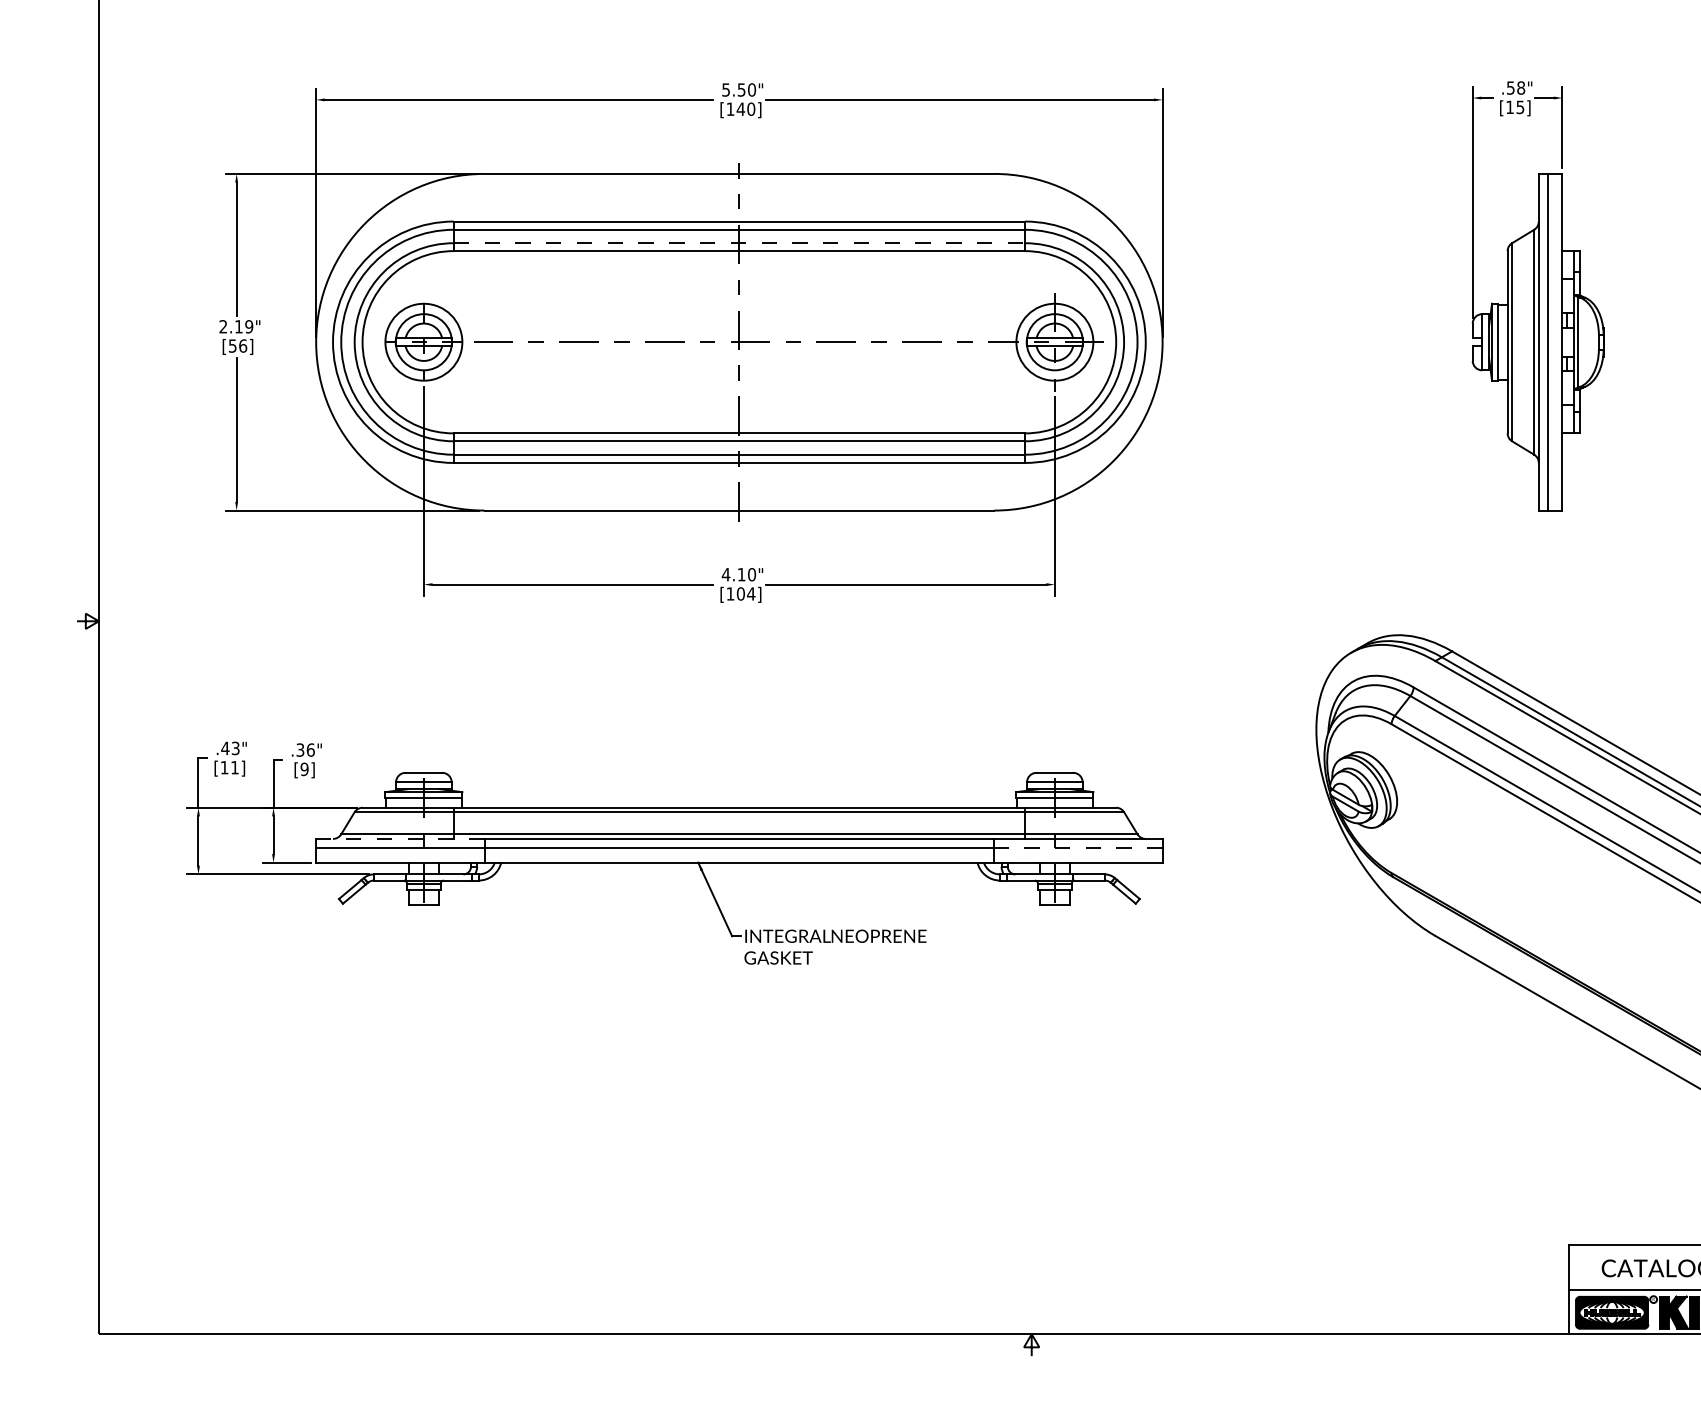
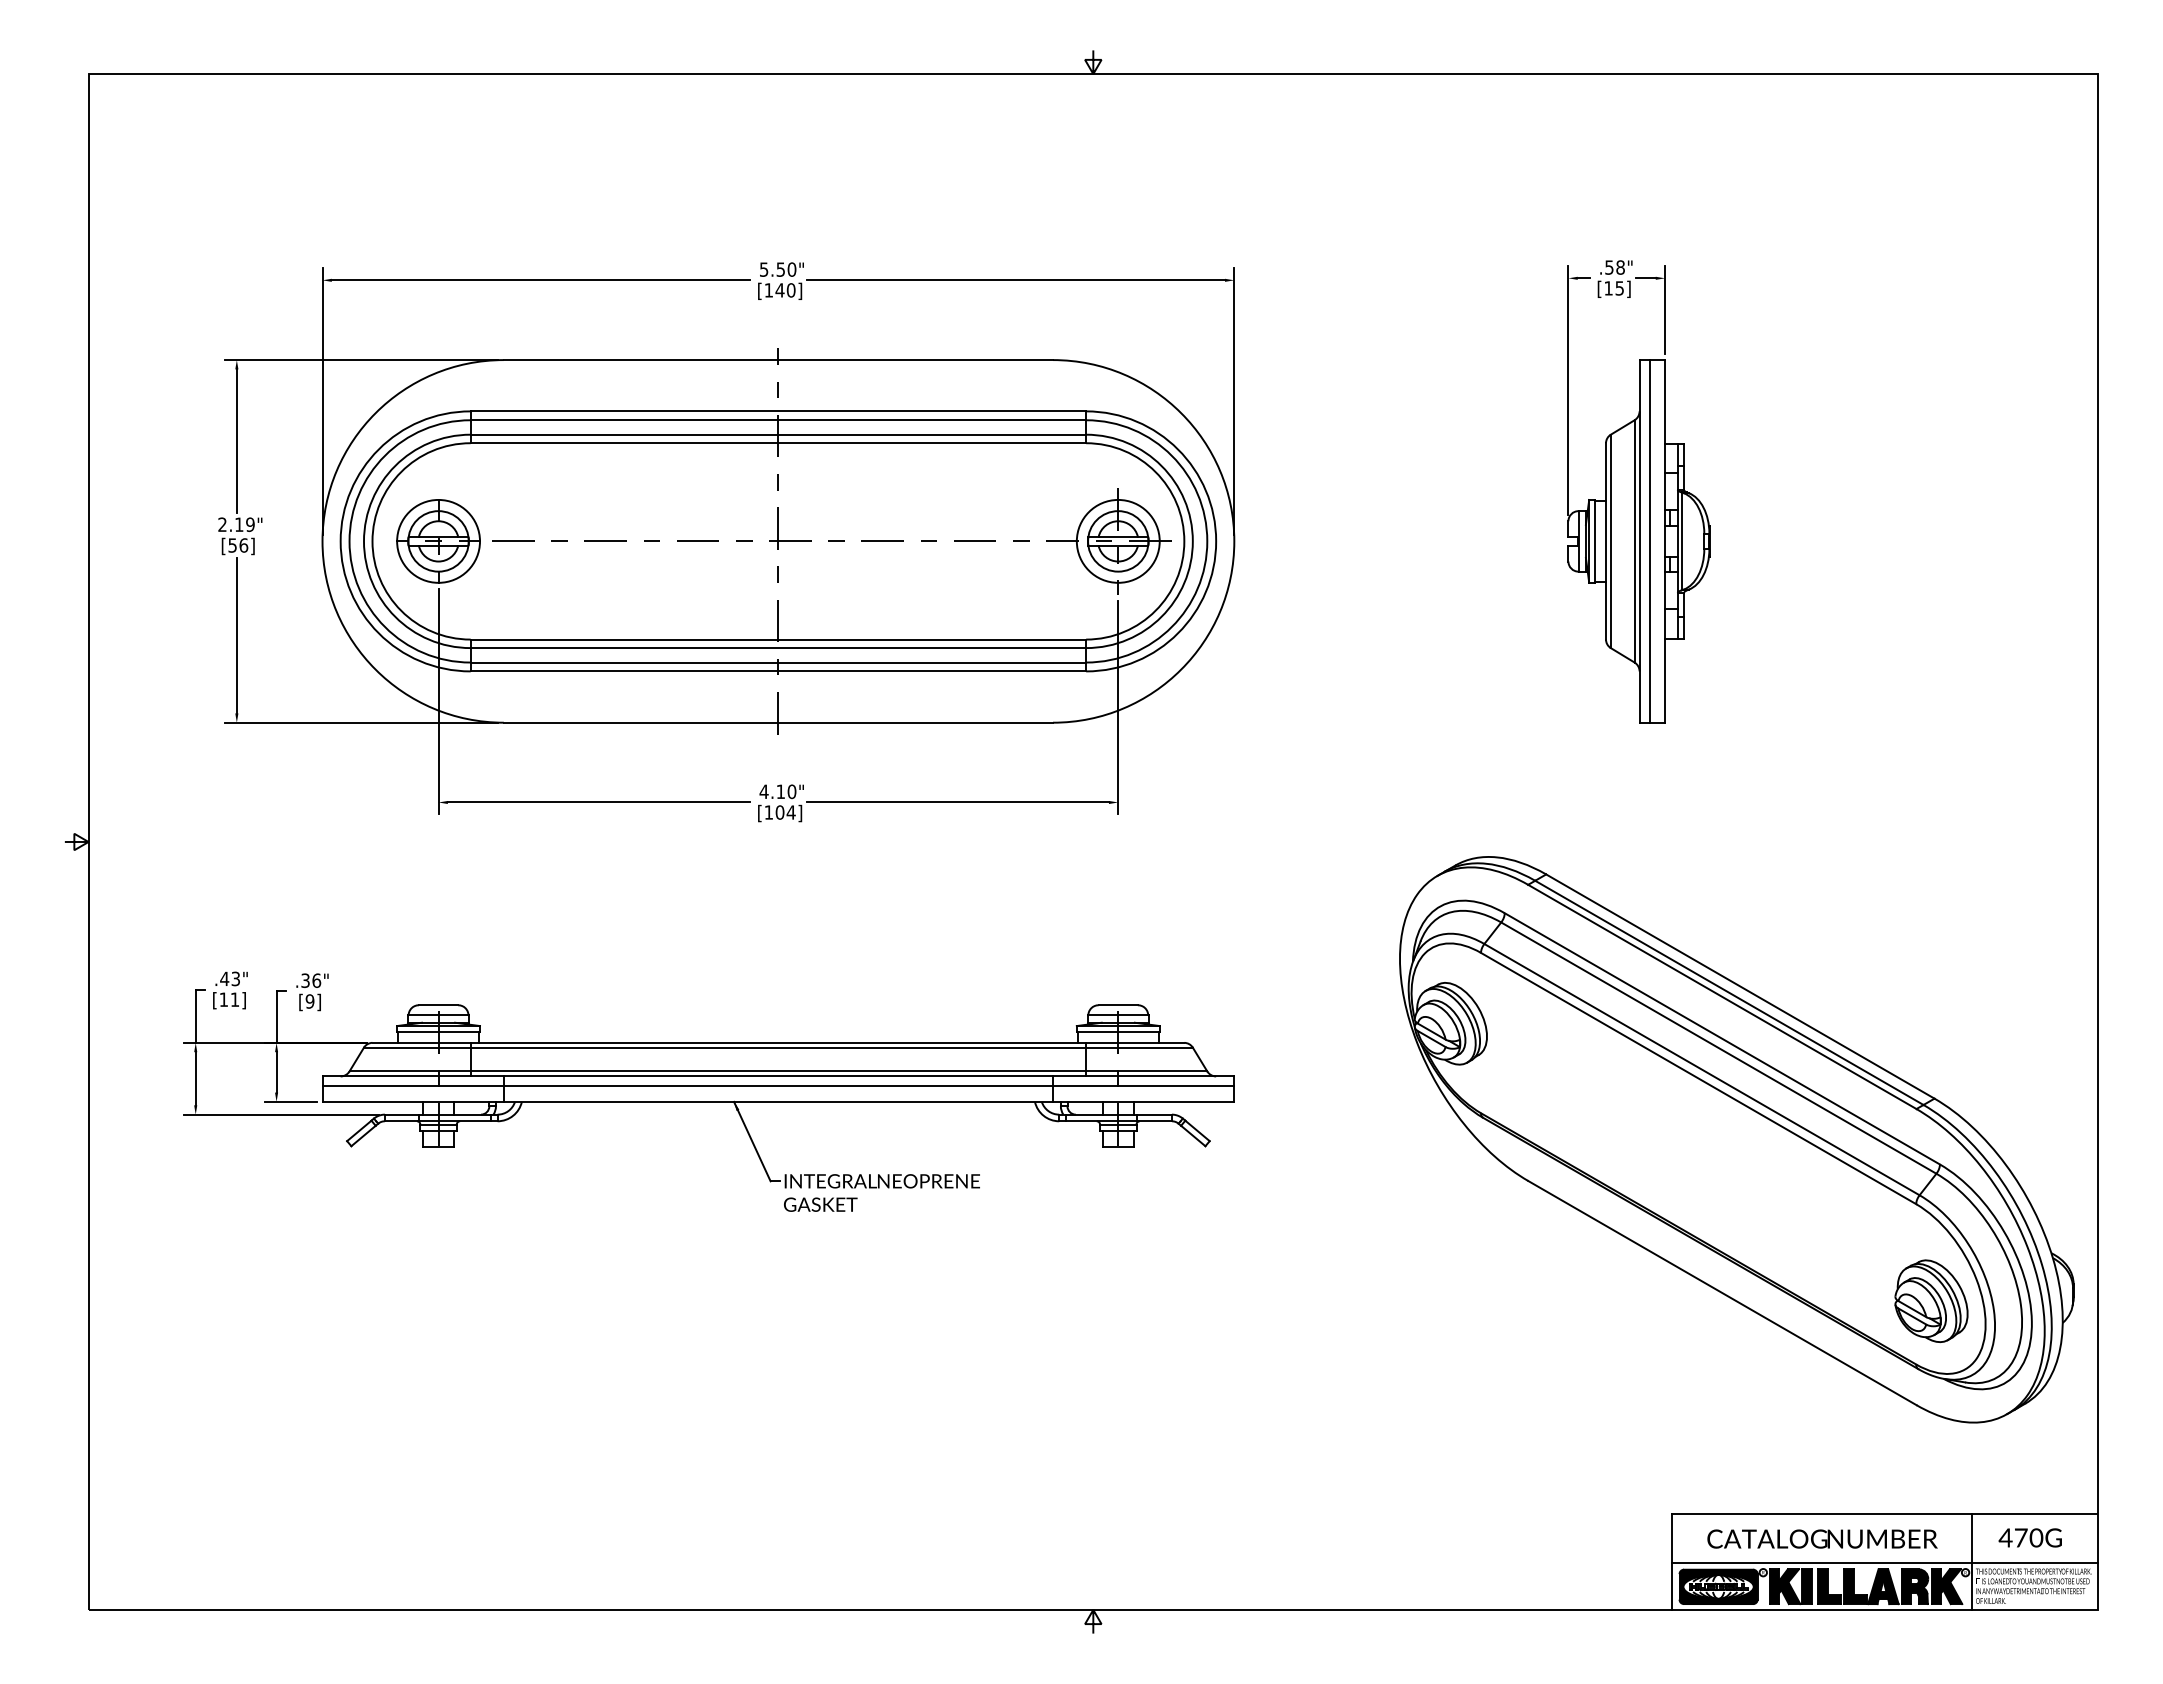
line: (739, 243) -> (778, 434), dashed -> solid
line: (400, 838) -> (413, 1076), dashed -> solid
line: (1078, 848) -> (1143, 1086), dashed -> solid

